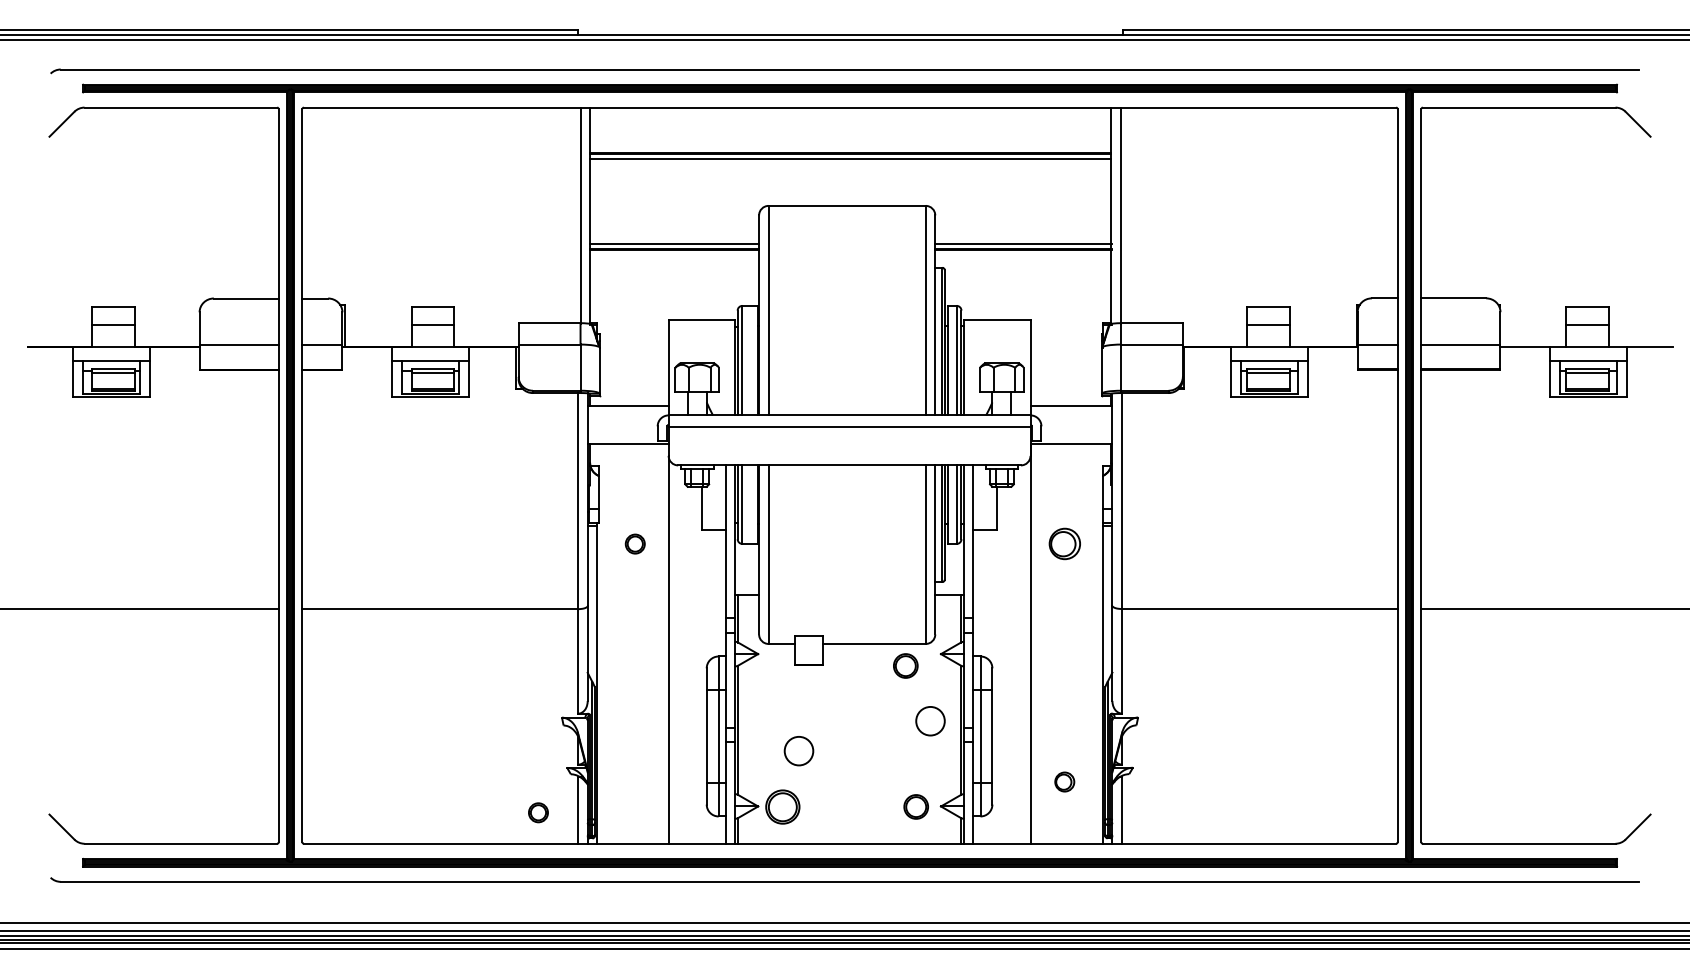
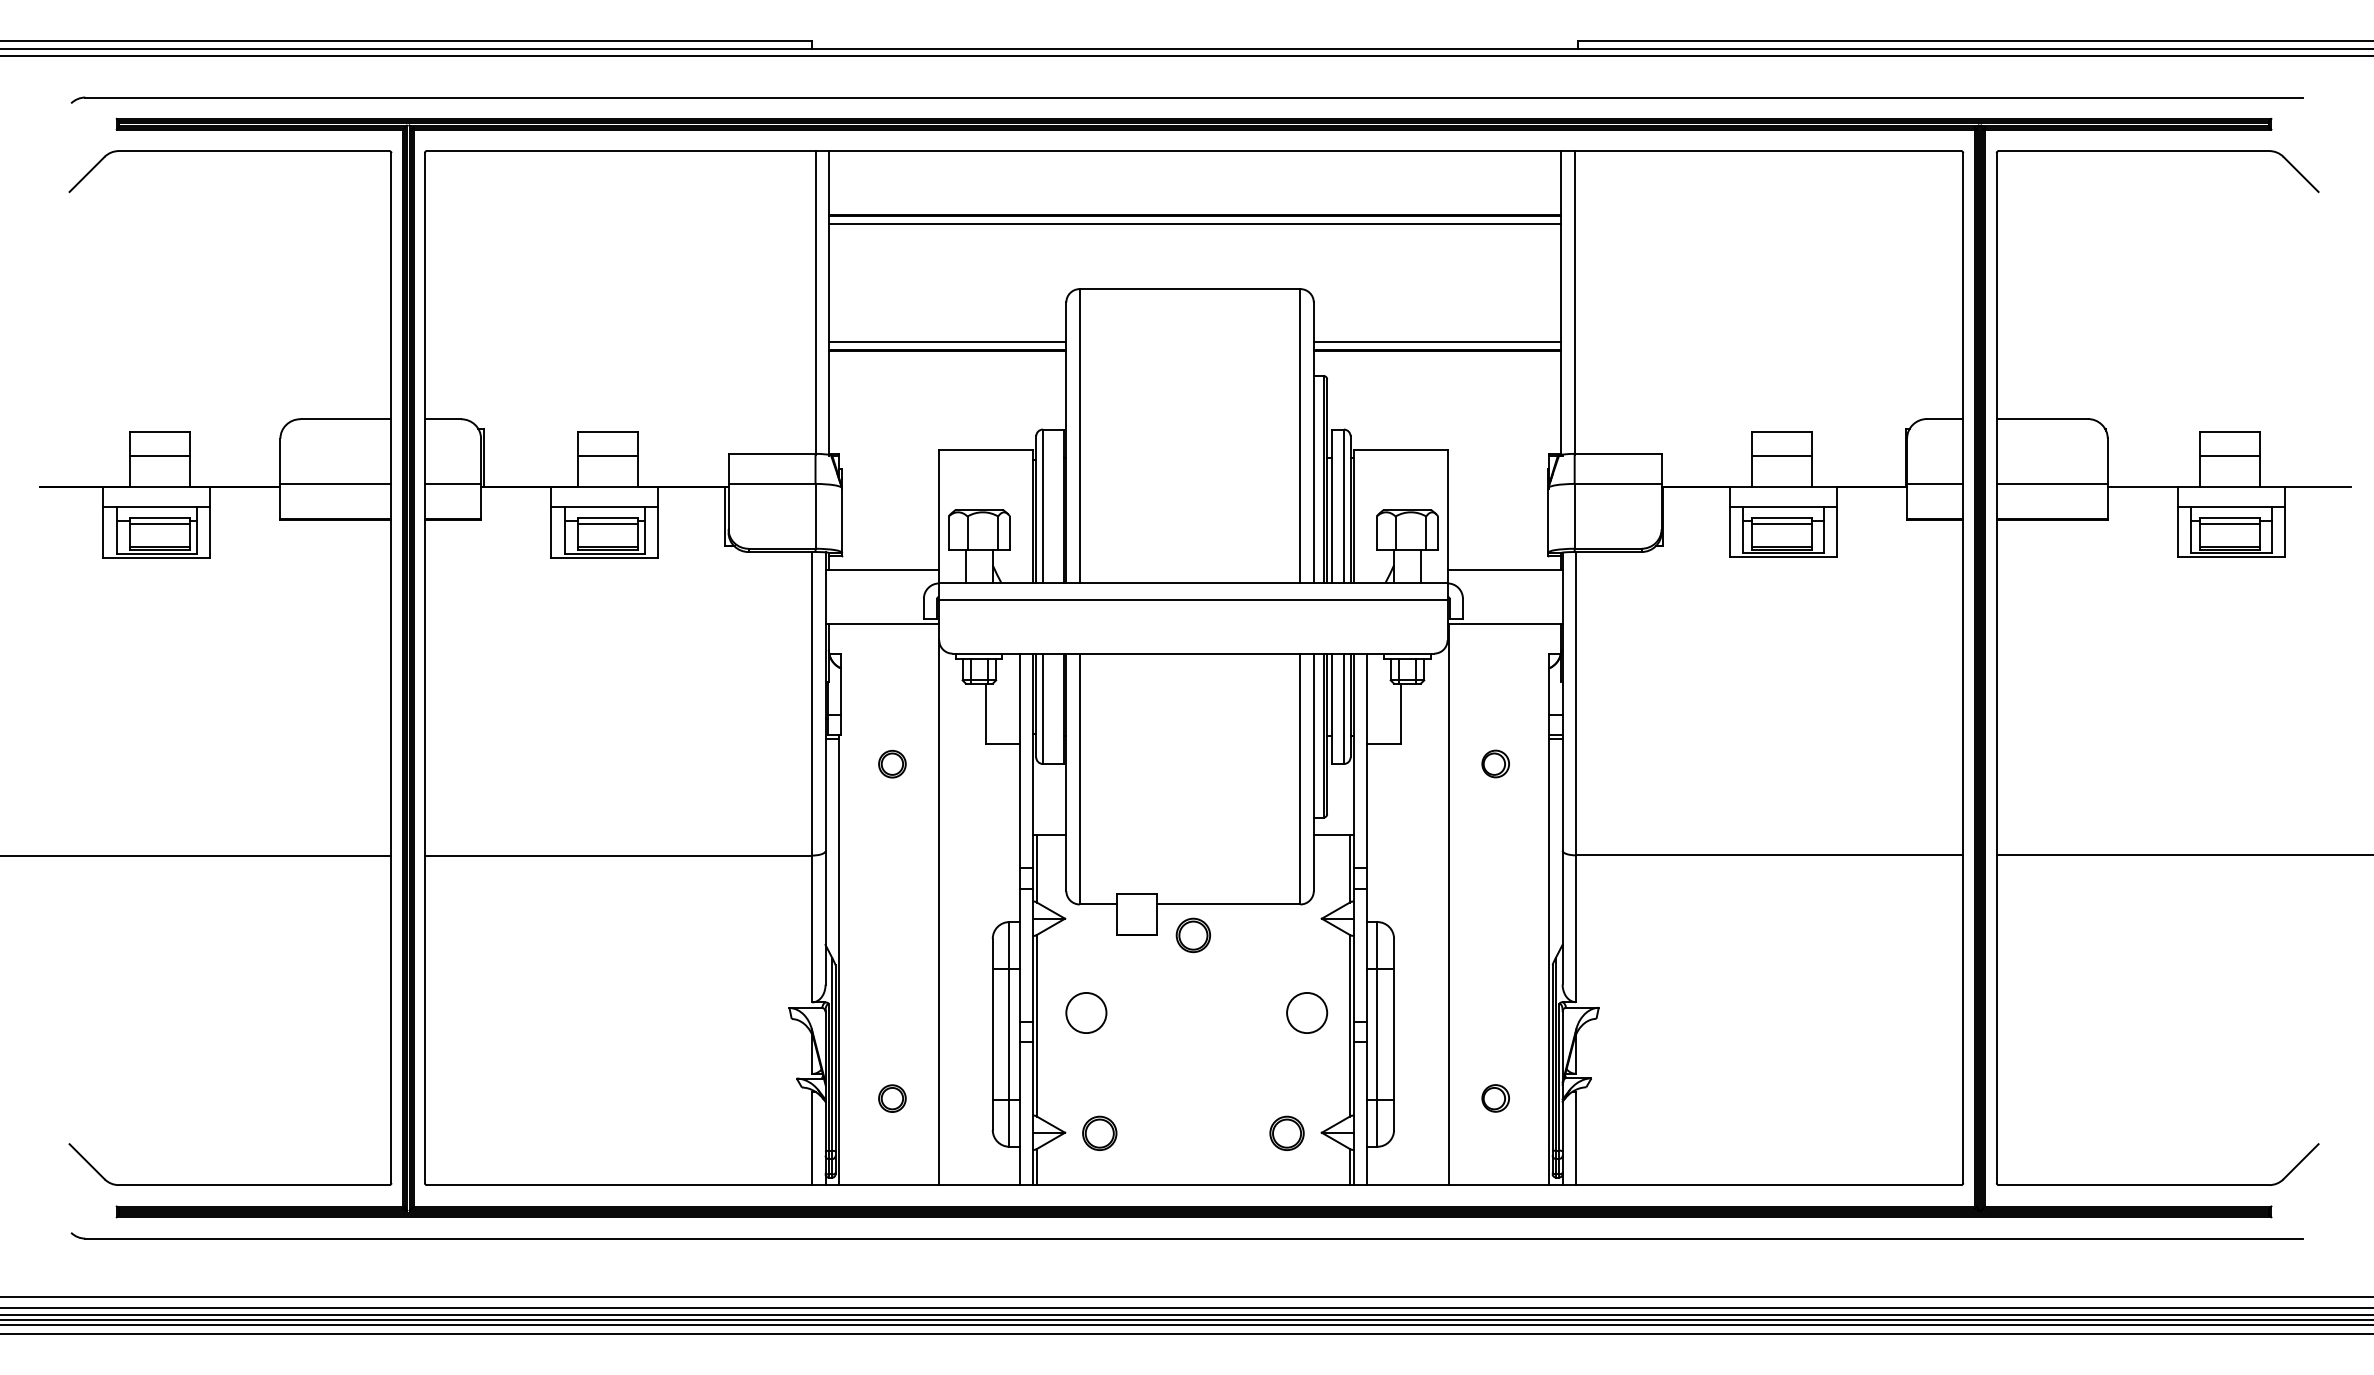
part: (1064, 543) -> (1495, 763), size x0.62
part: (905, 665) -> (1192, 934), moved
circle: (799, 750) -> (1086, 1012), moved
part: (782, 806) -> (1099, 1132), size x0.71
part: (538, 812) -> (892, 1098), moved

